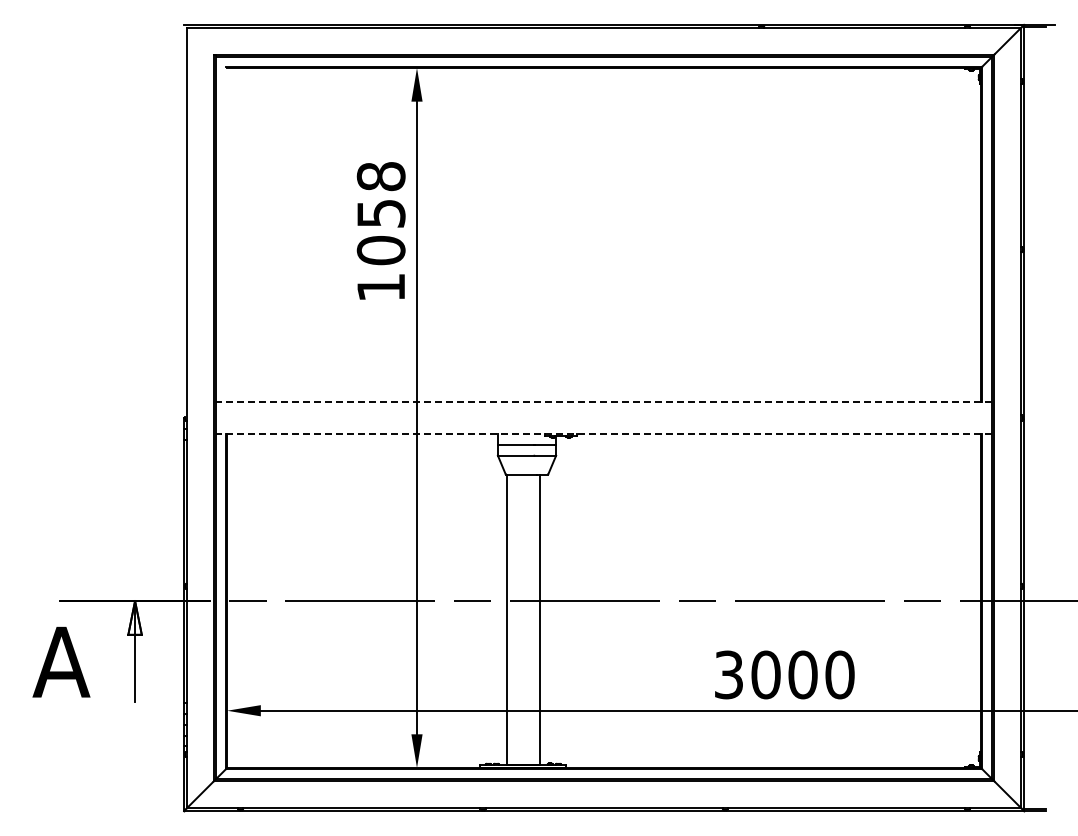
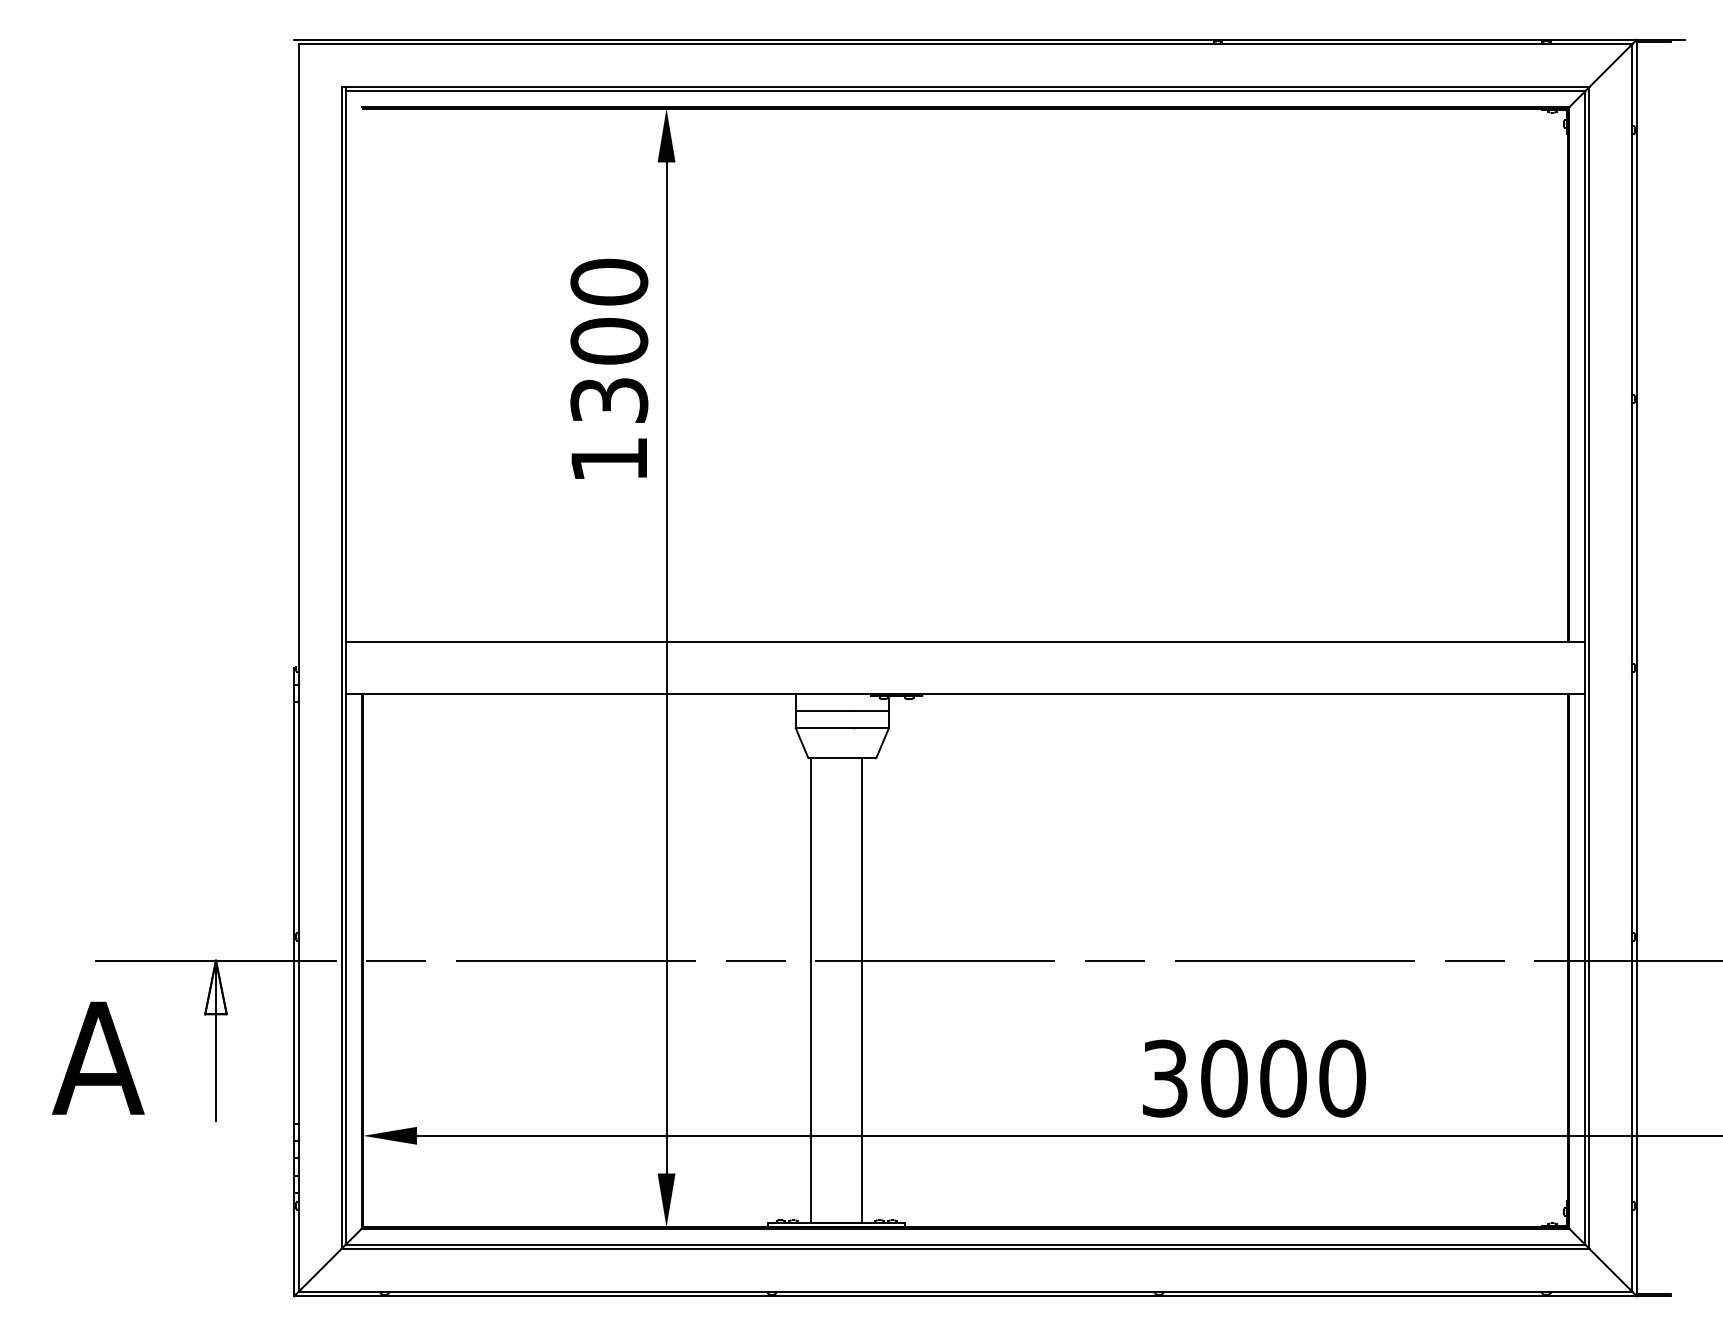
text: (380, 213) -> (608, 341), 1058 -> 1300
line: (604, 401) -> (966, 641), dashed -> solid
line: (604, 434) -> (966, 694), dashed -> solid

